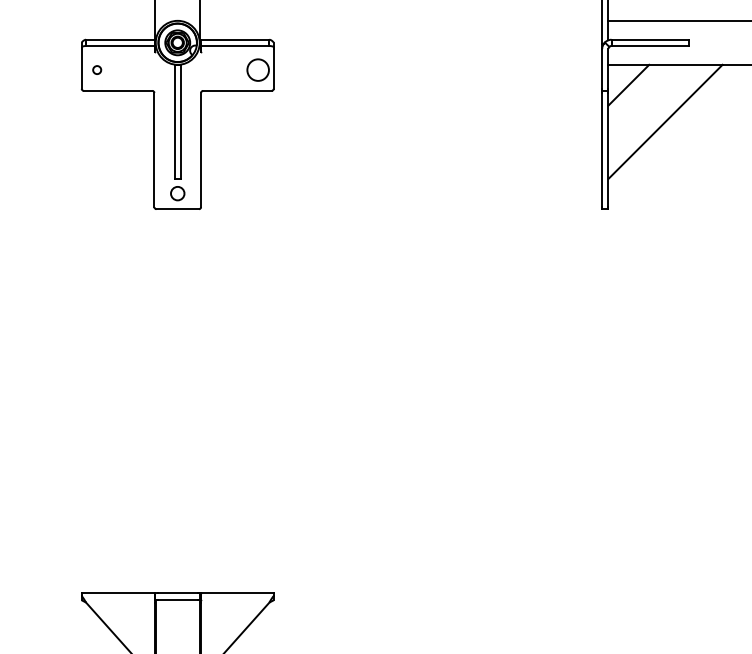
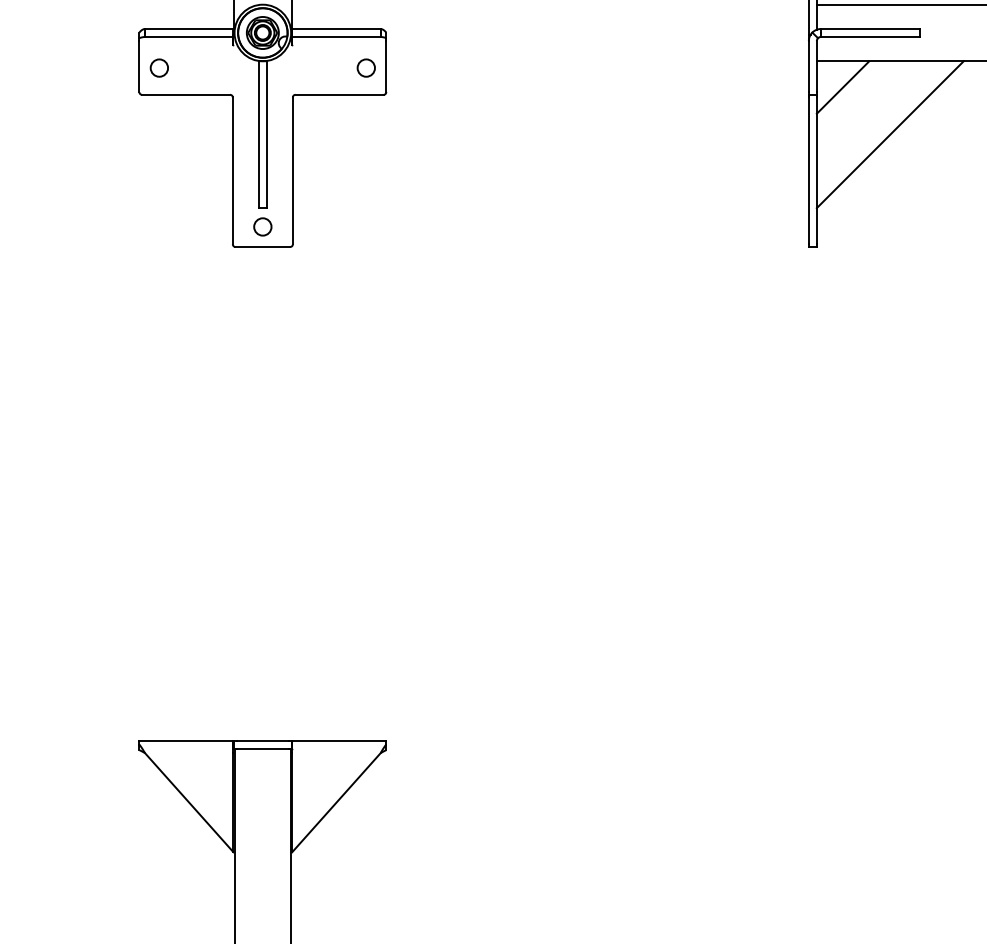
circle: (96, 69) -> (158, 67), size x1.67
circle: (257, 69) -> (365, 67), size x0.62

